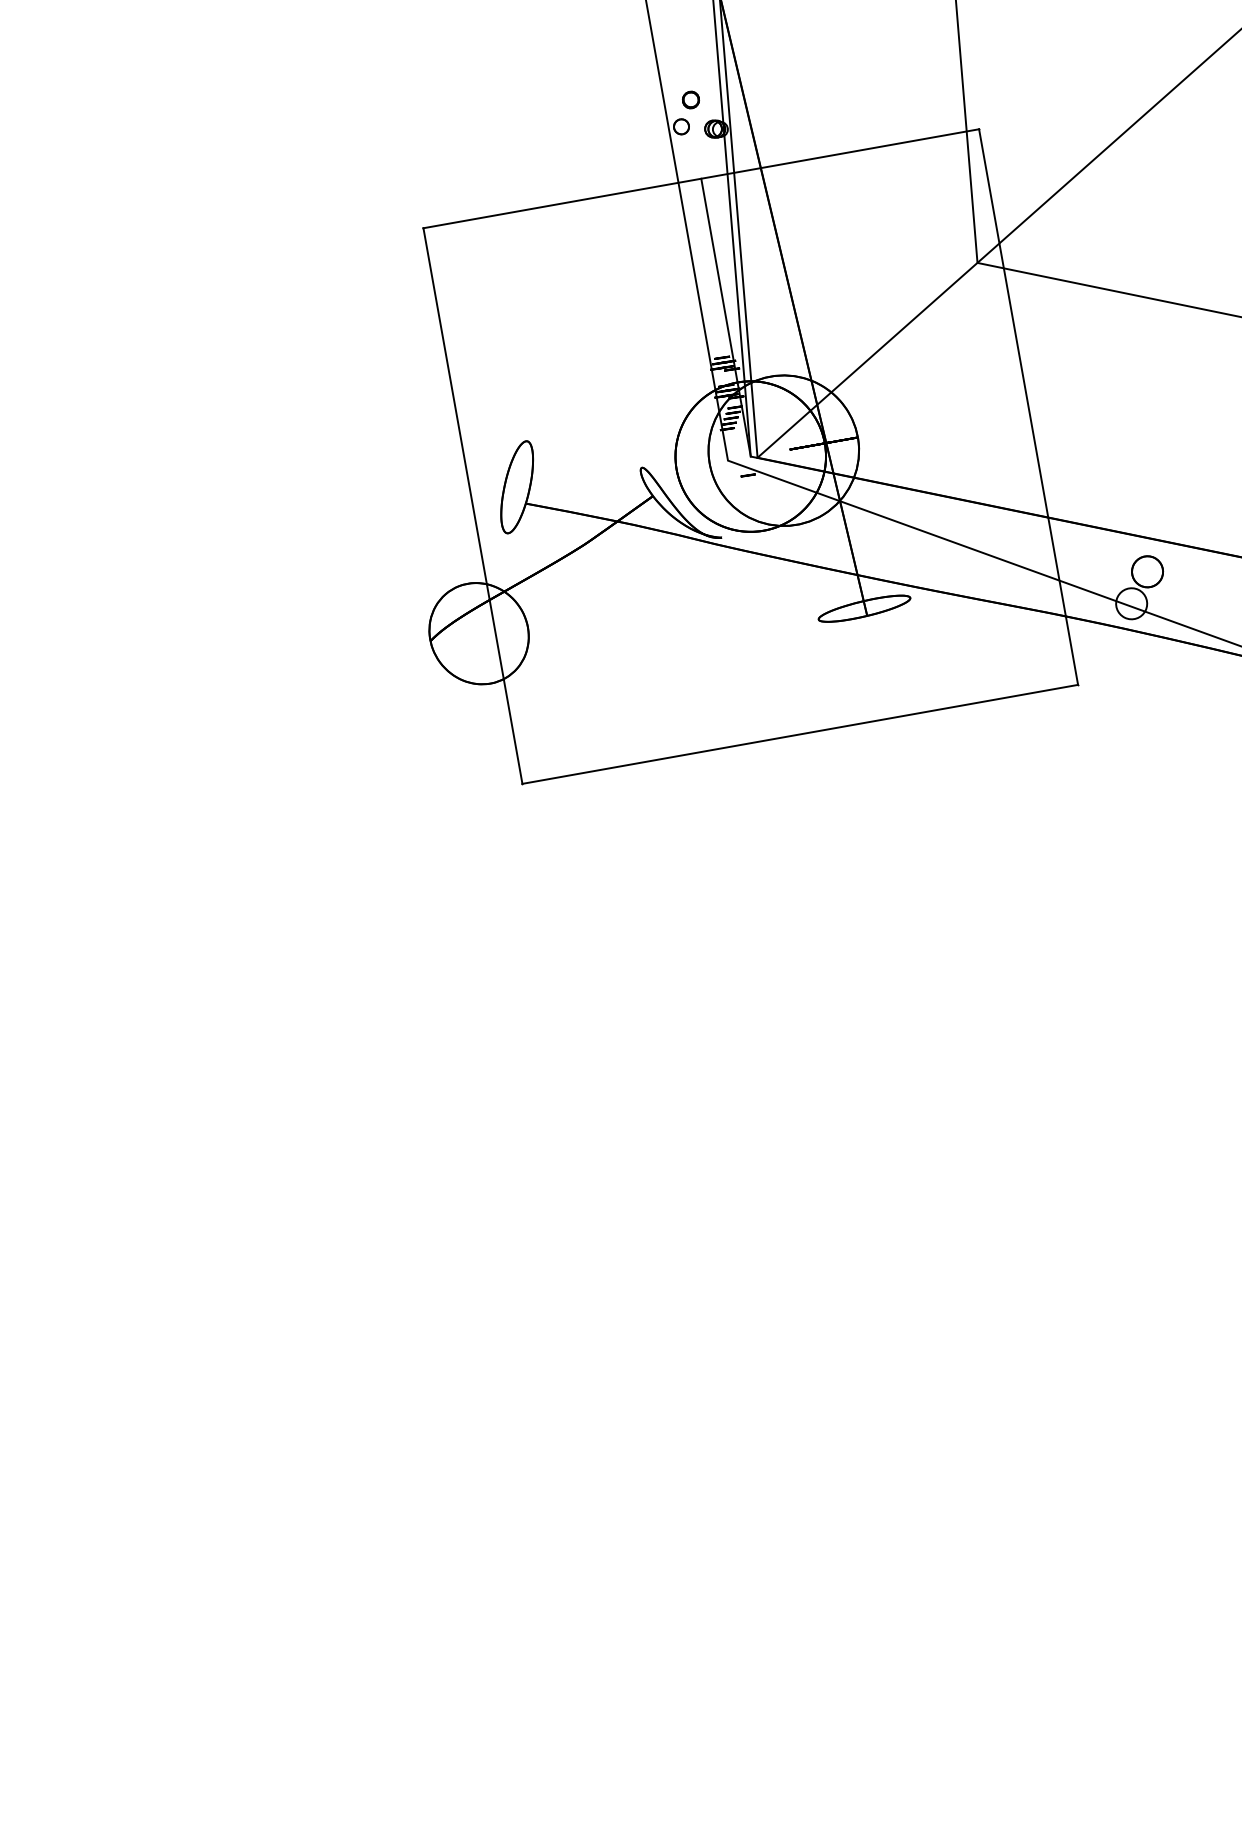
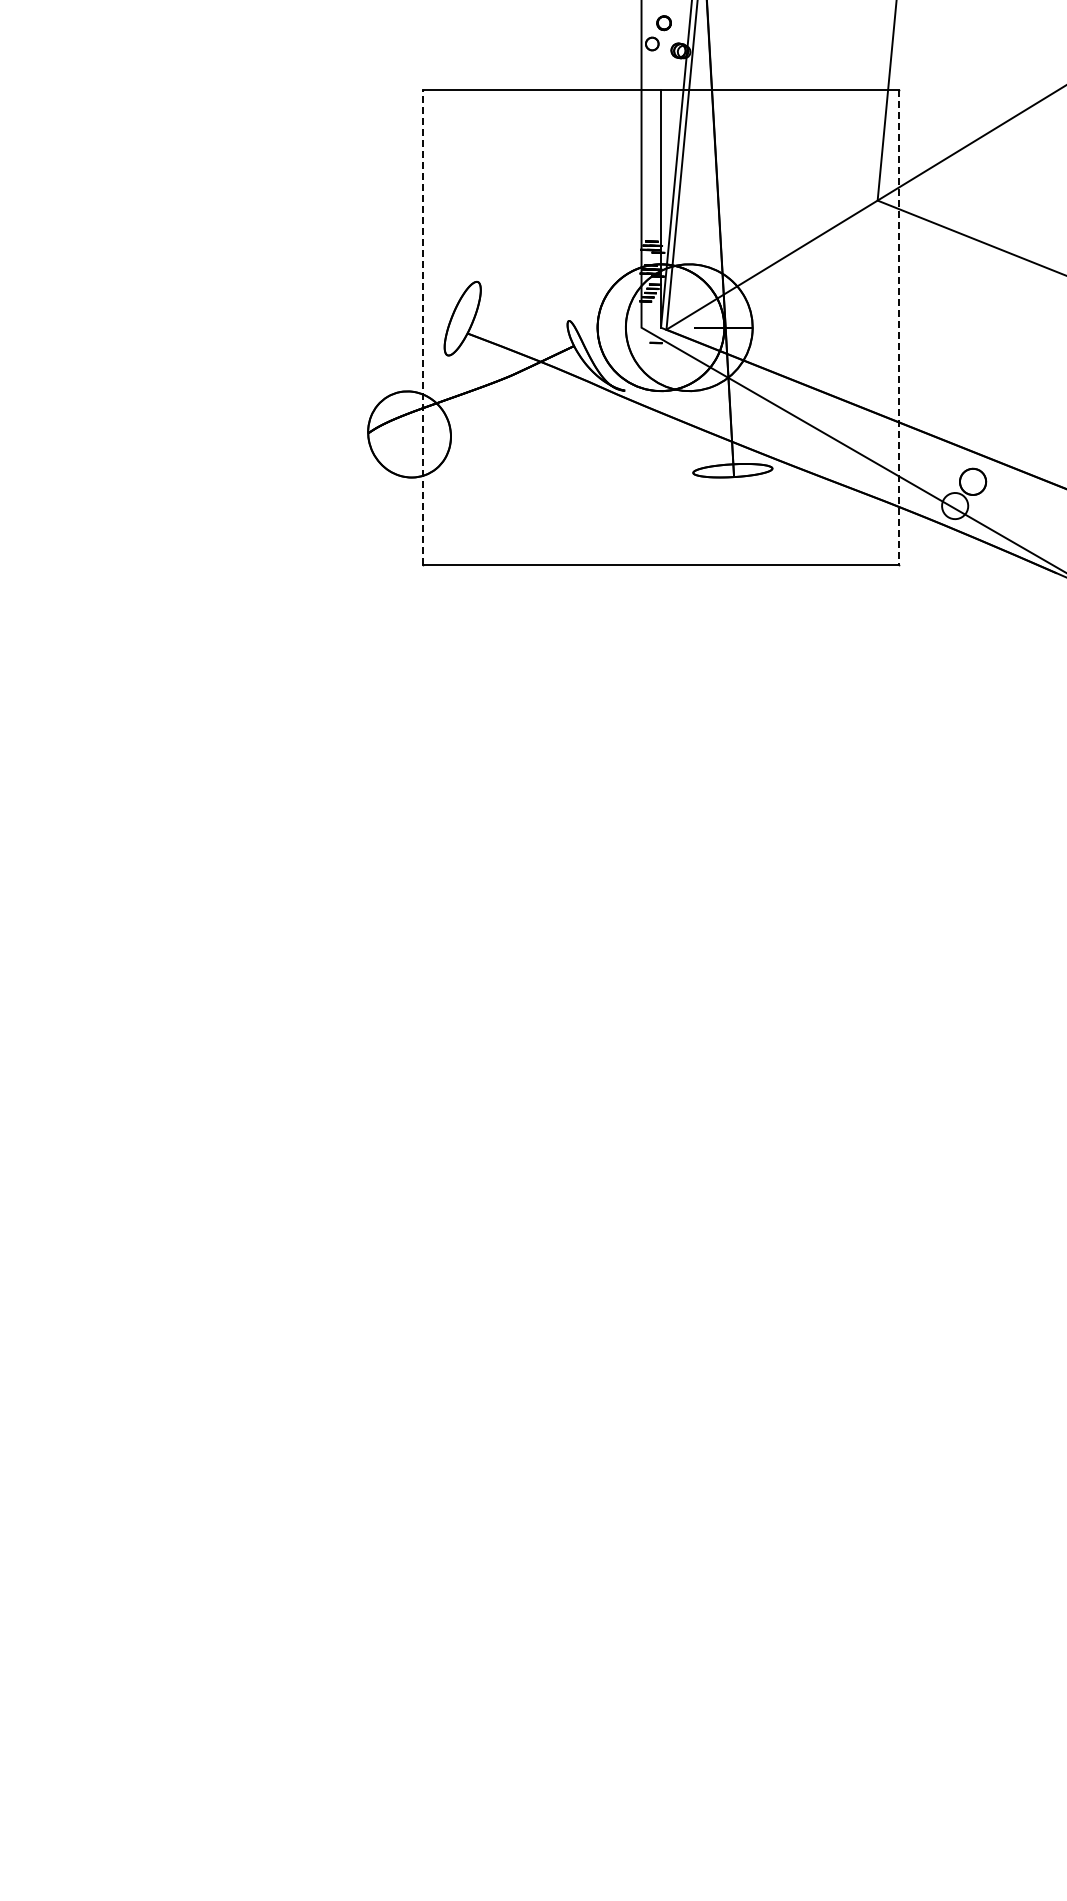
line: (1028, 406) -> (898, 327), solid -> dashed
line: (473, 505) -> (423, 327), solid -> dashed

